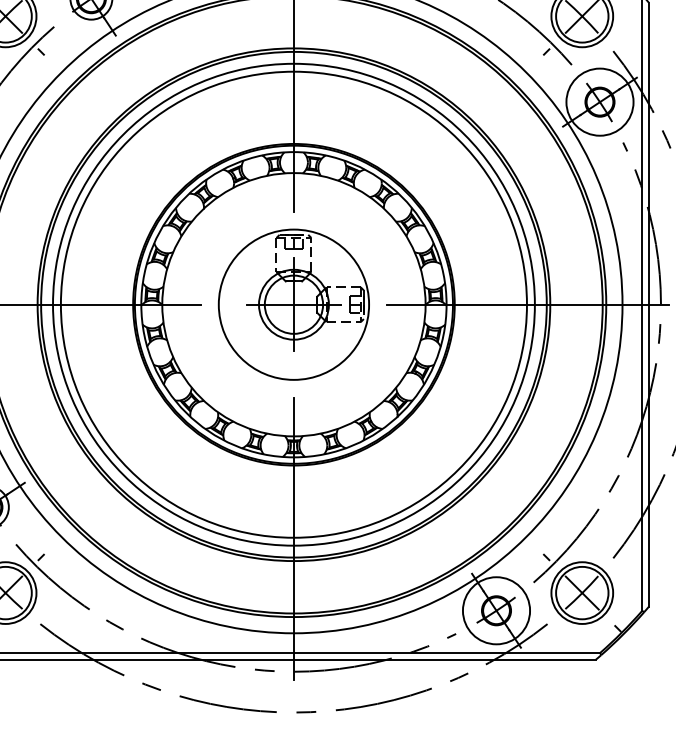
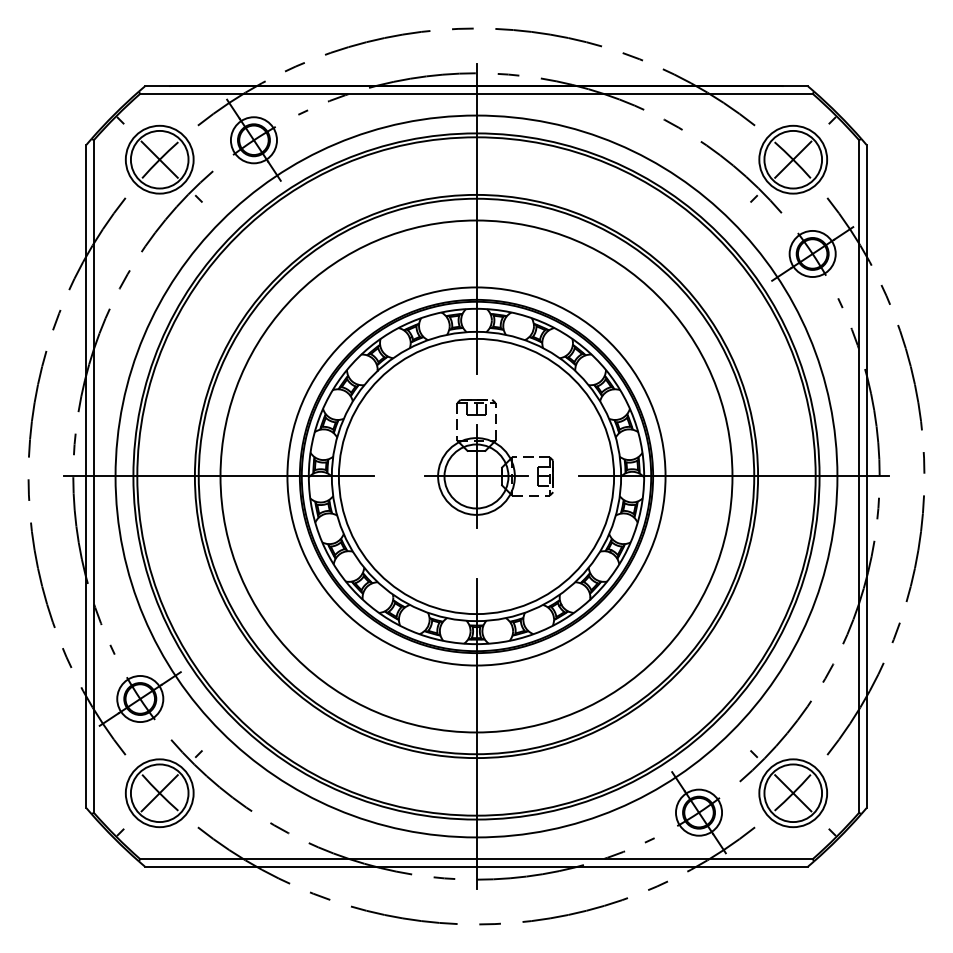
circle: (599, 101) -> (812, 253), size x0.62
circle: (293, 304) -> (476, 476), size x0.71
circle: (293, 304) -> (476, 476), size x1.67
circle: (496, 610) -> (698, 812), size x0.62

